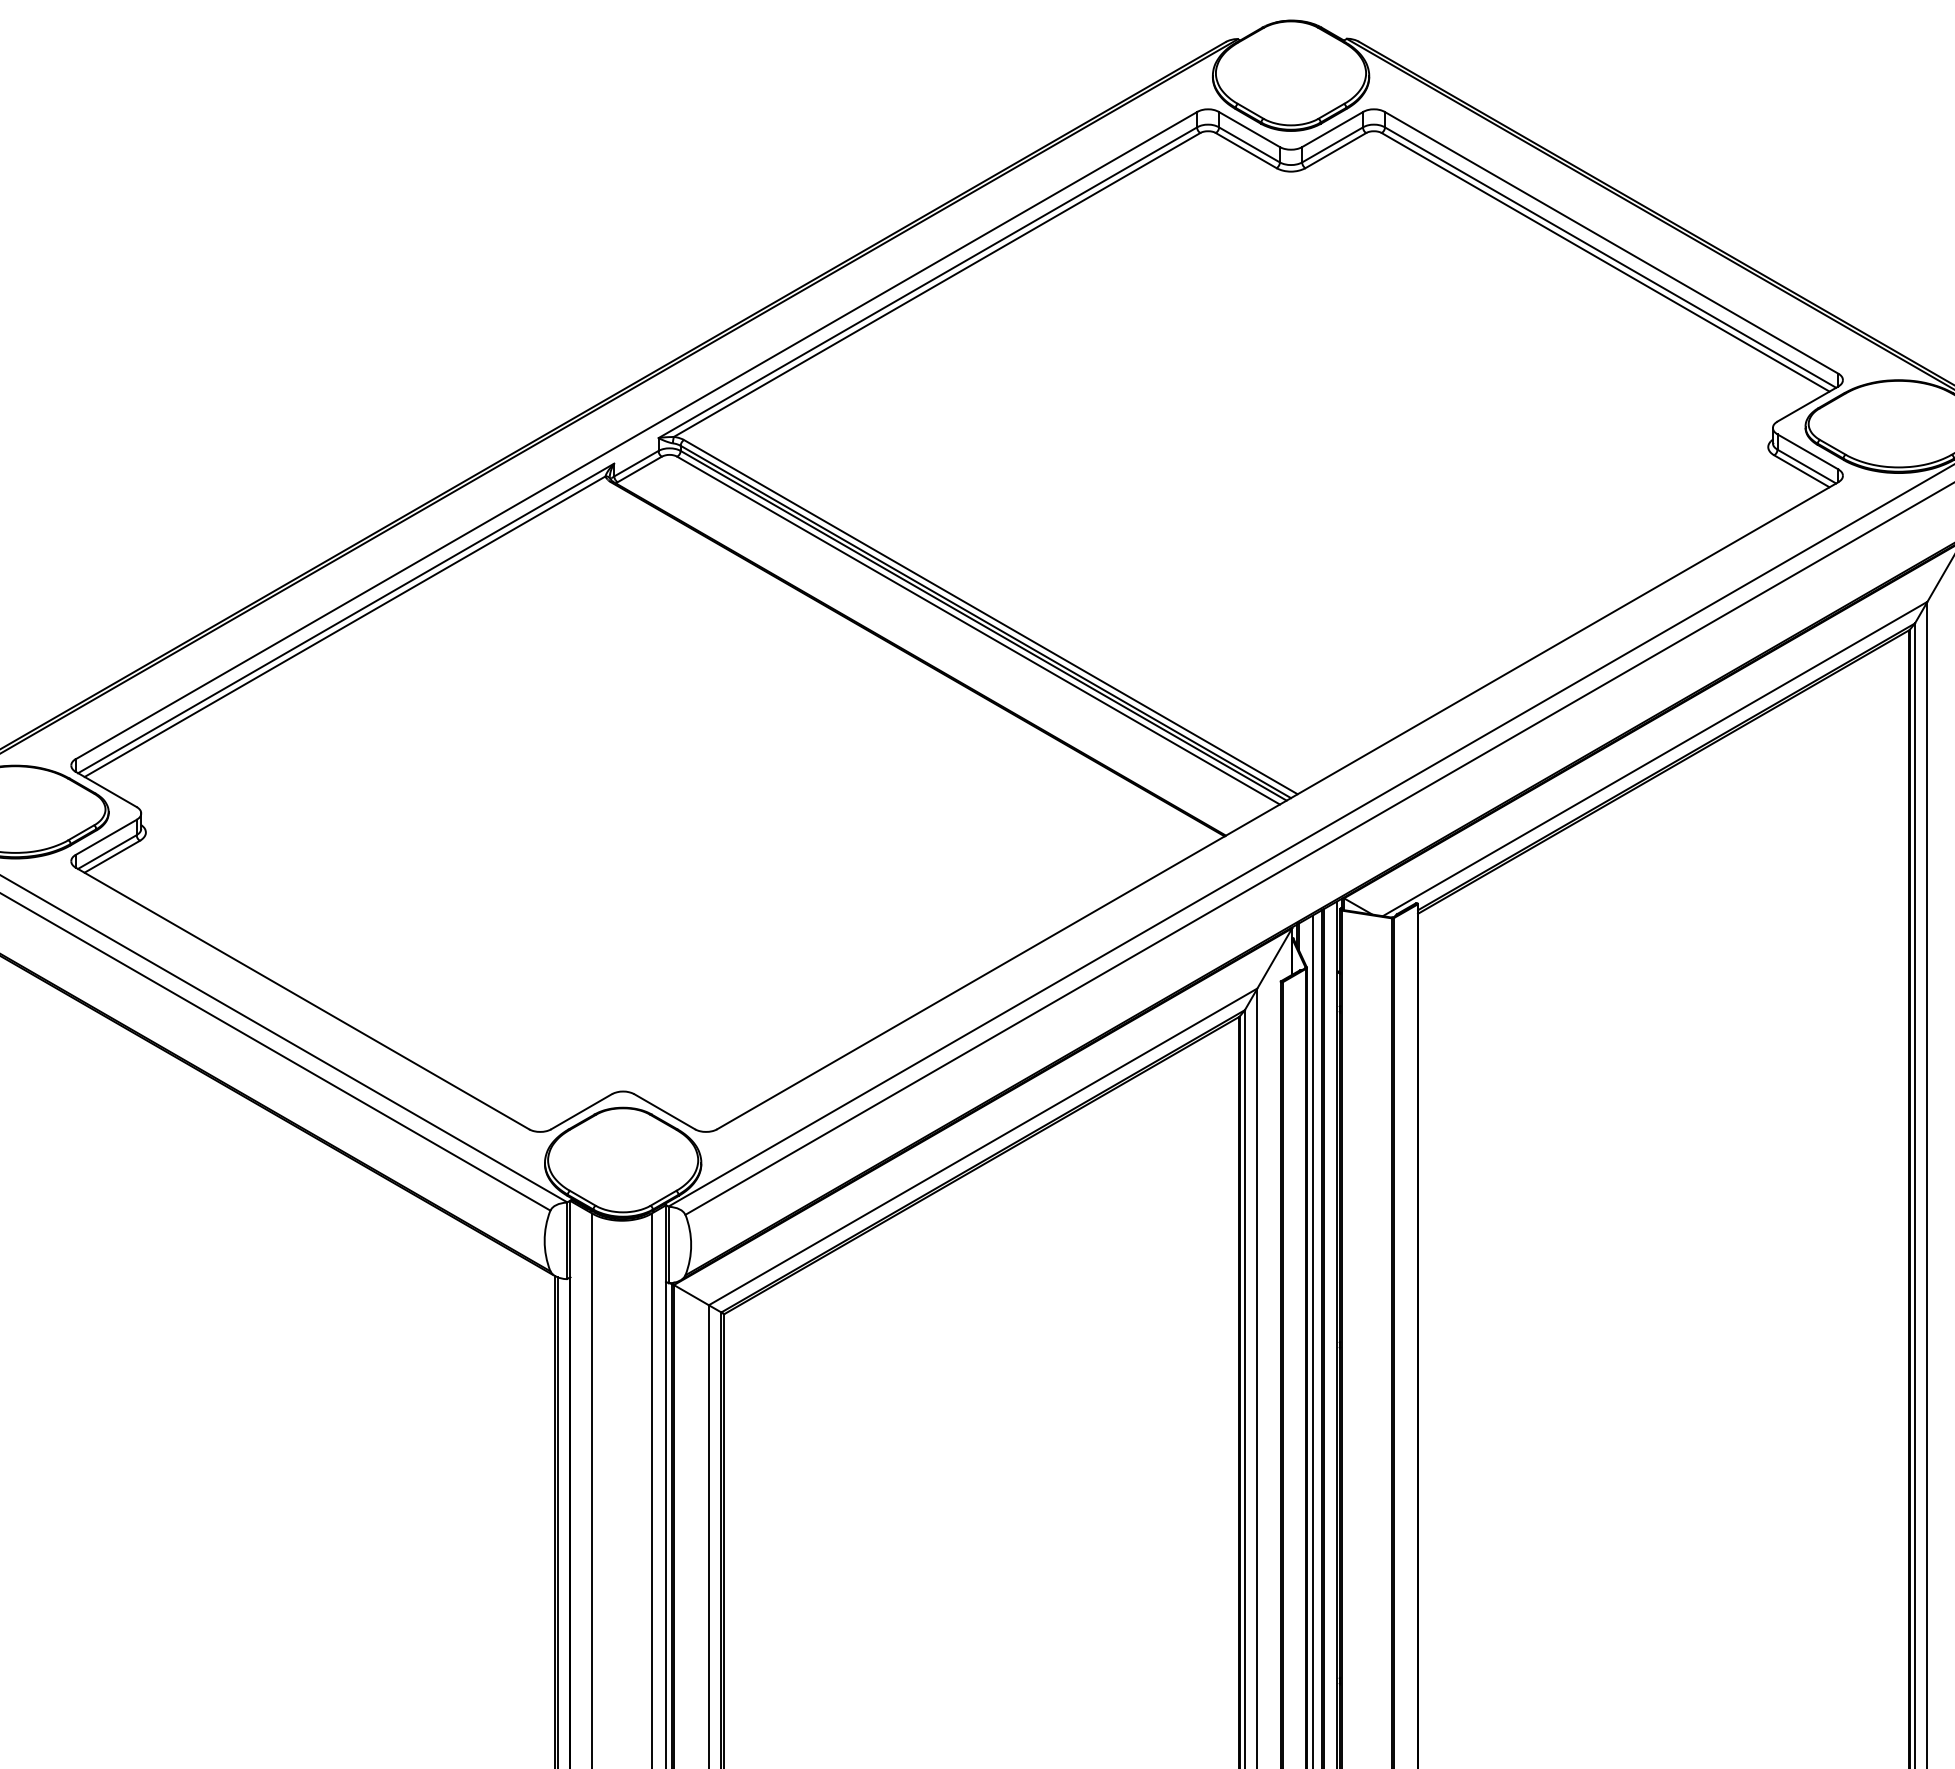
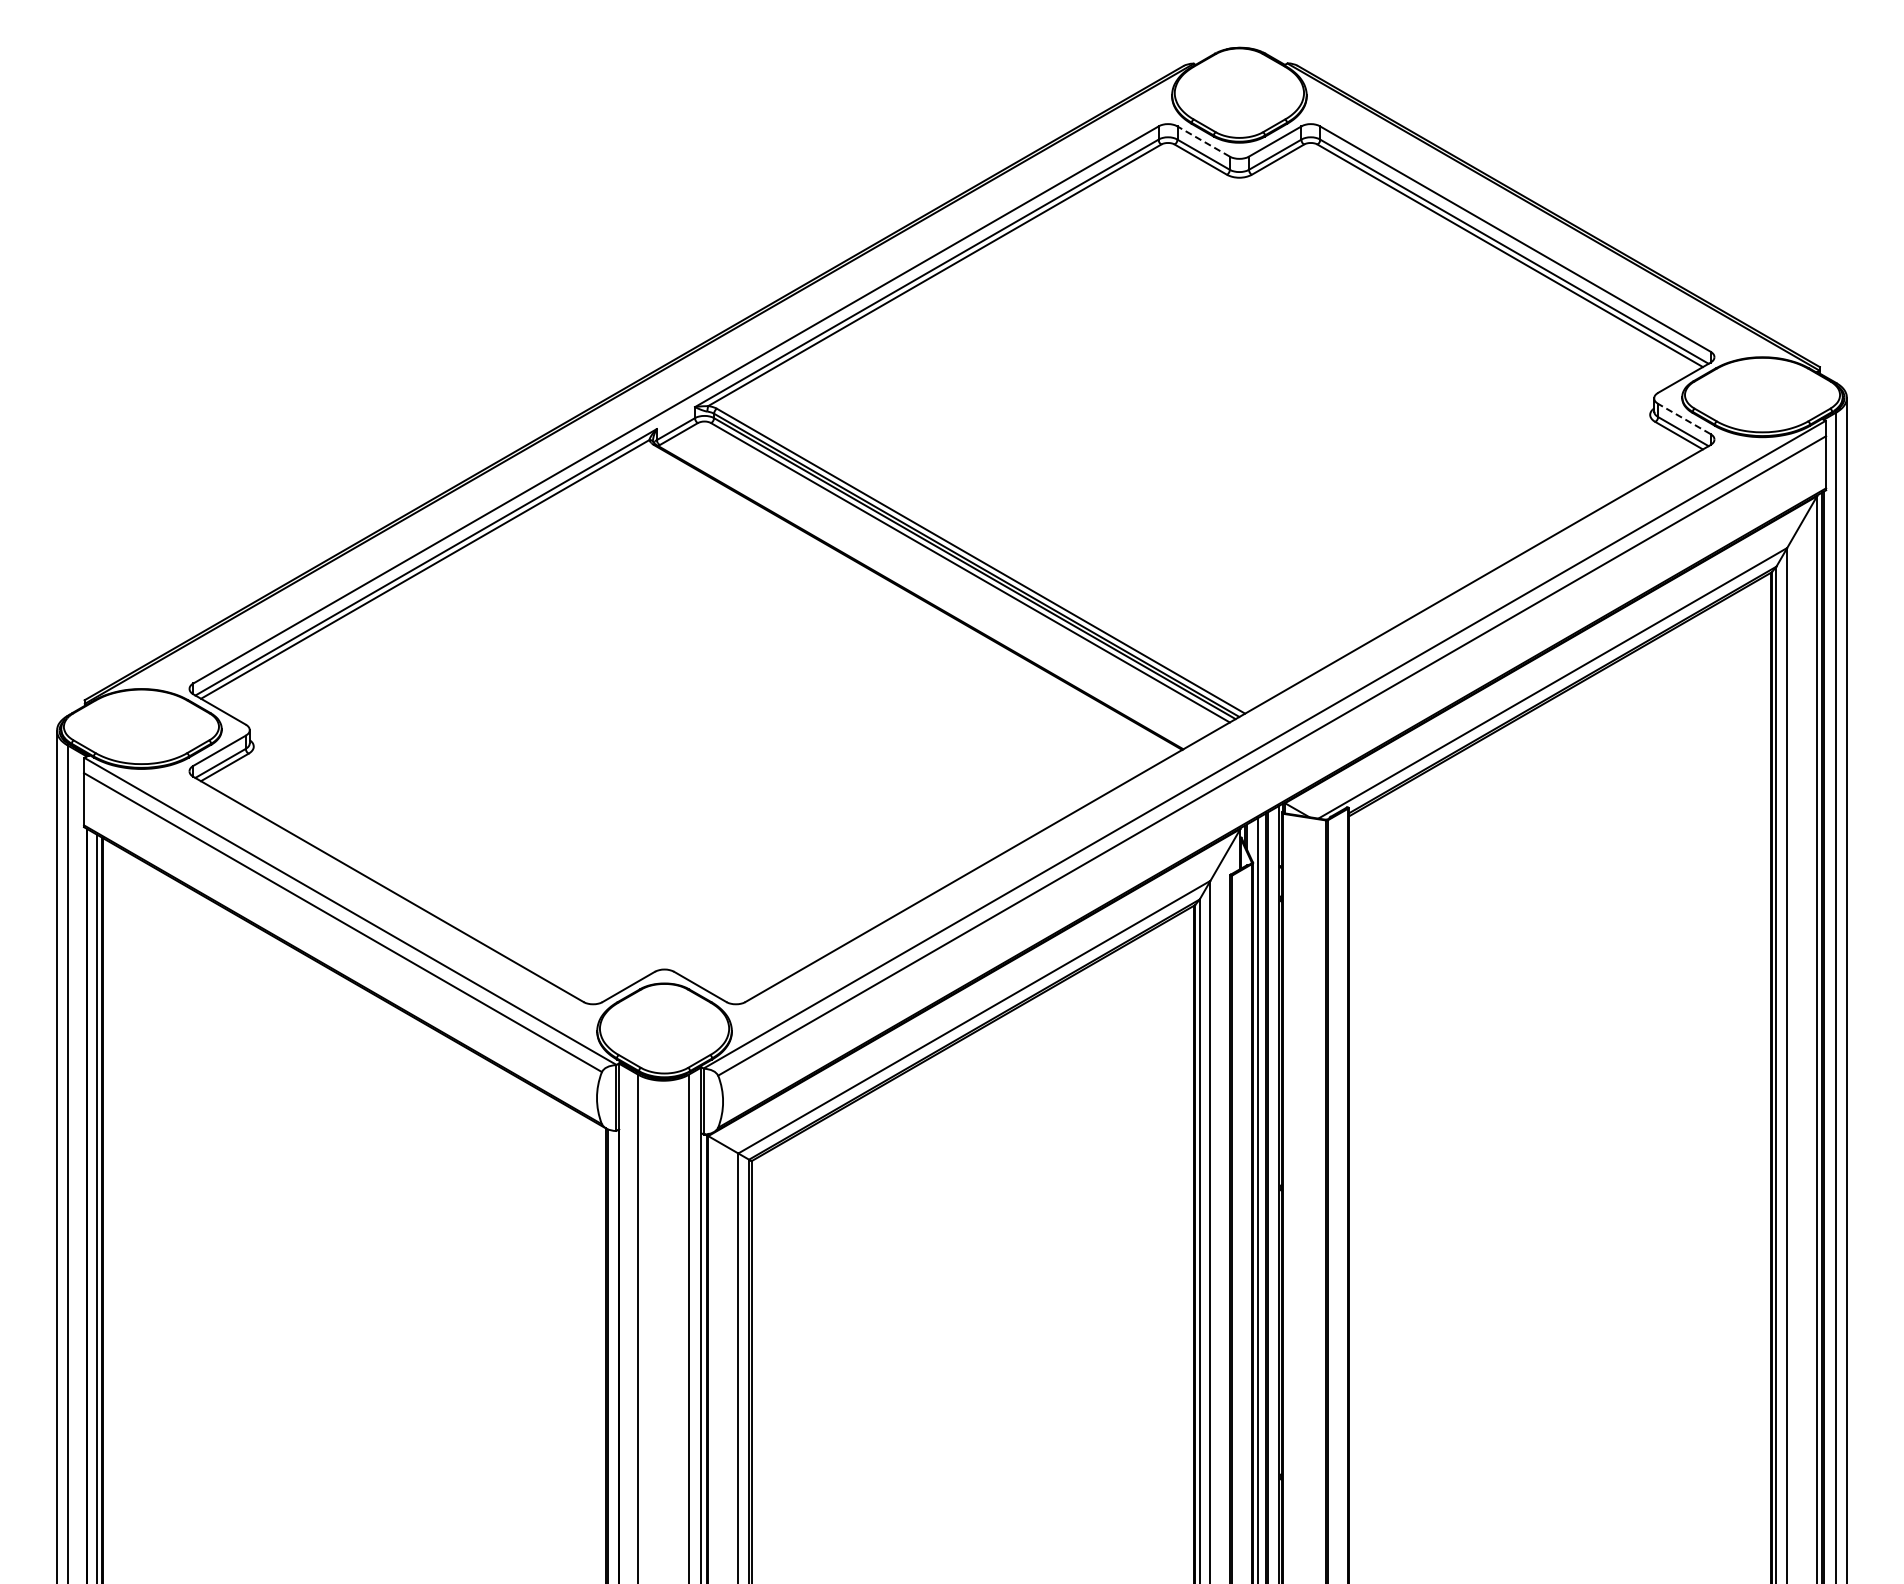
line: (1249, 129) -> (1203, 141), solid -> dashed
line: (1806, 451) -> (1683, 418), solid -> dashed

